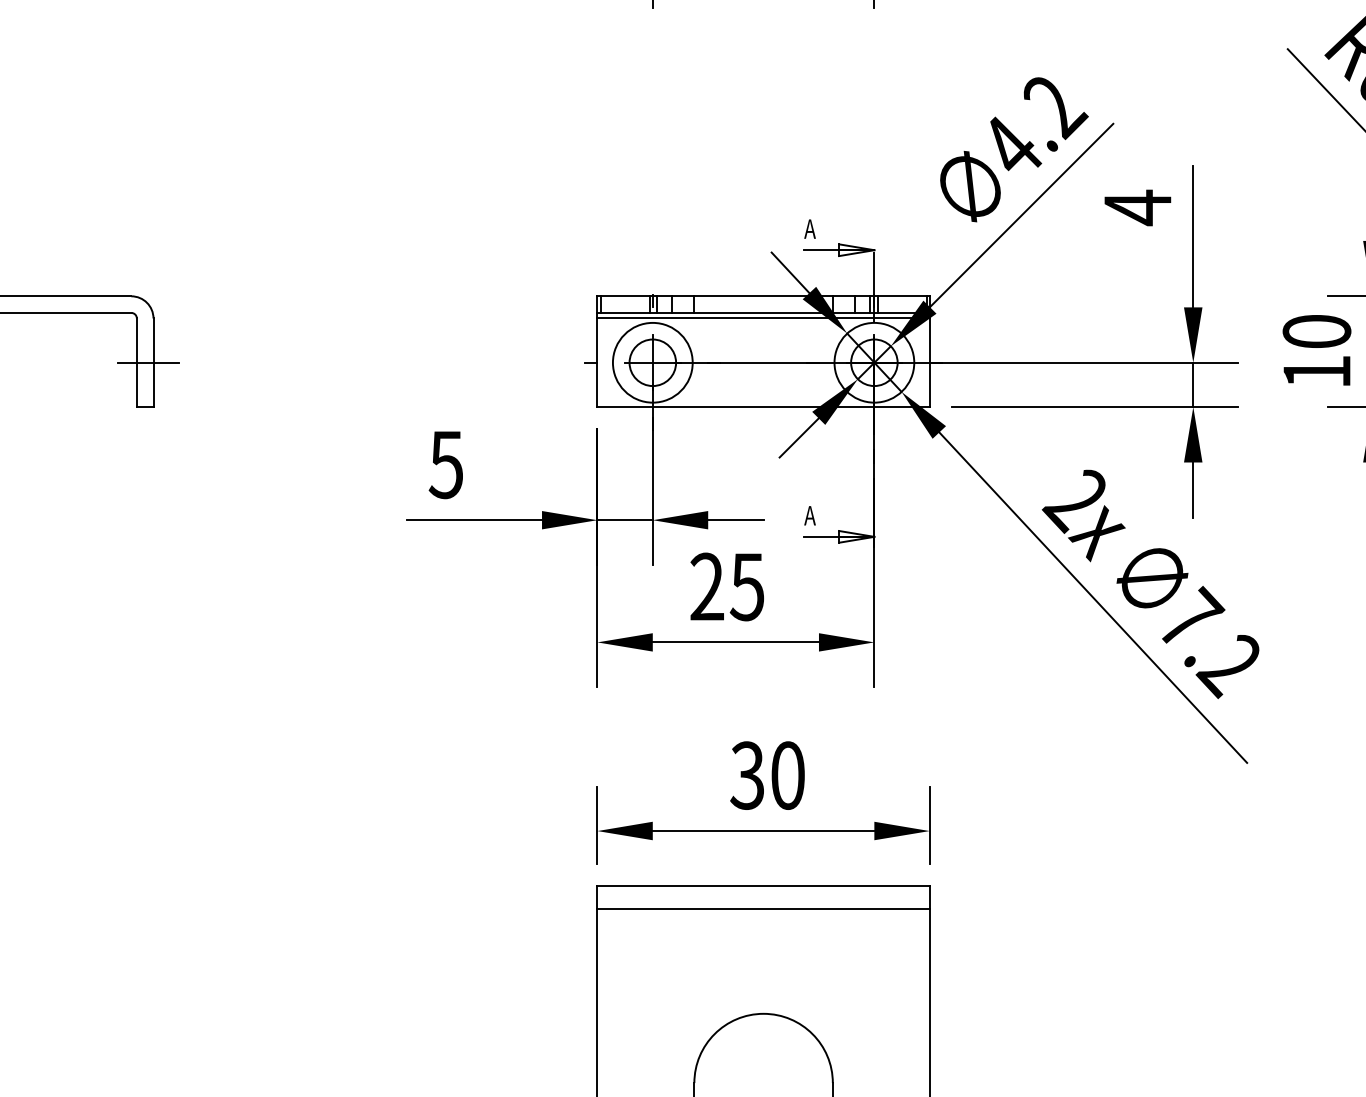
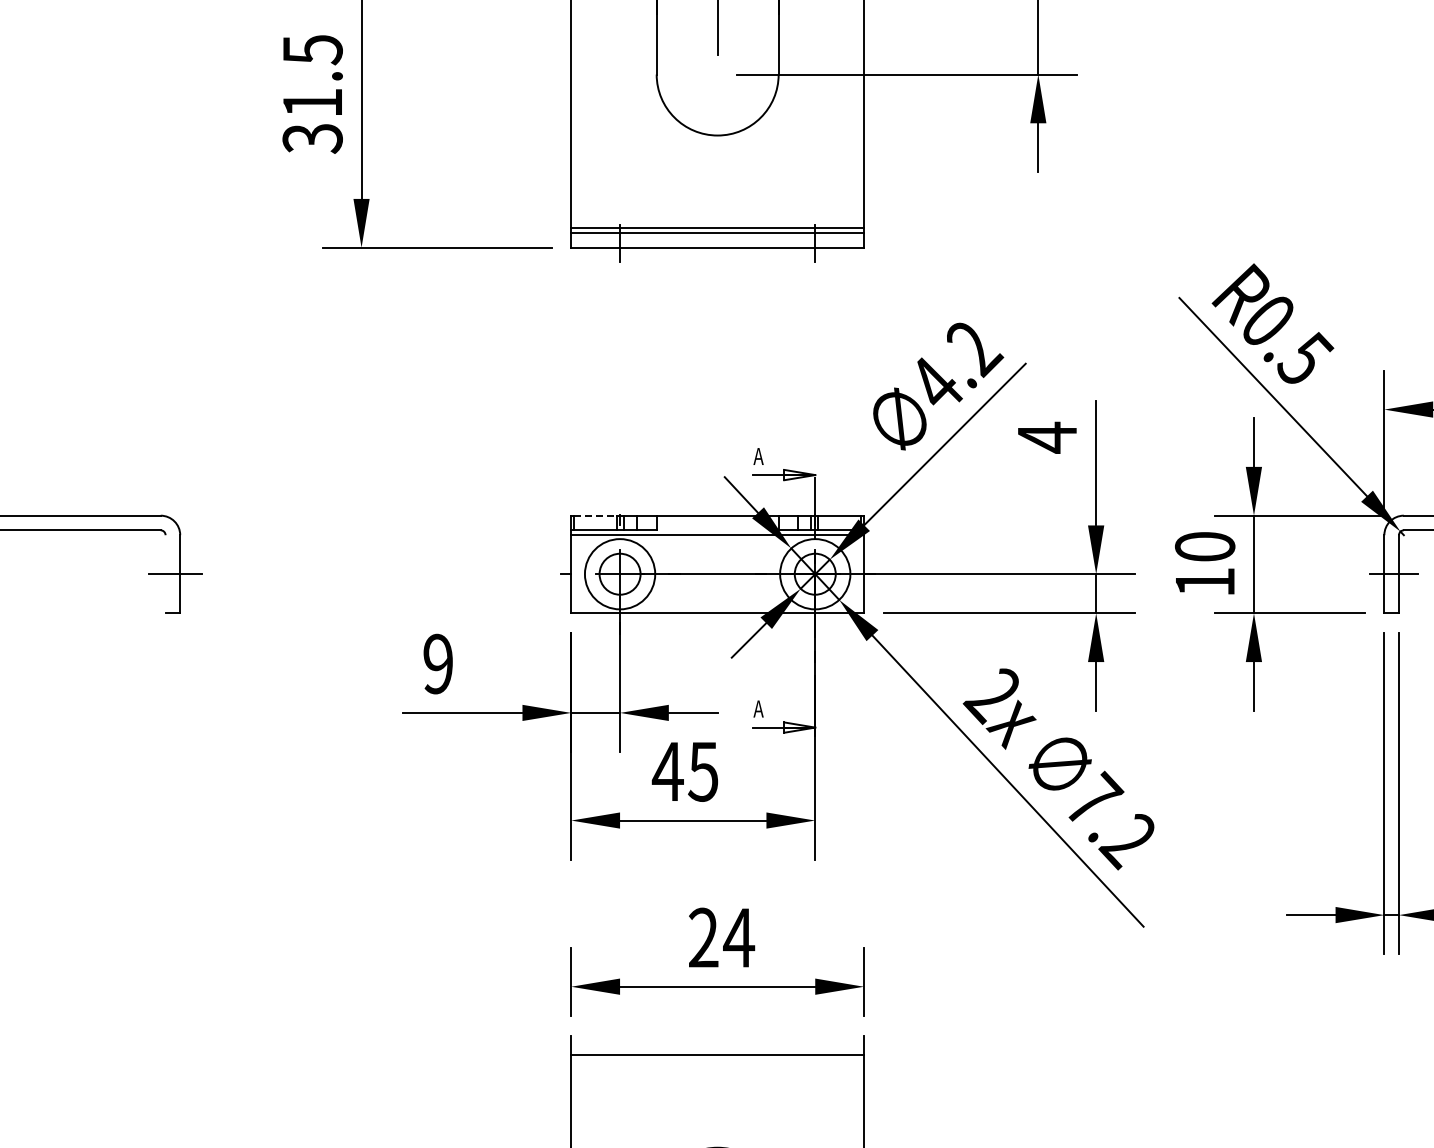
line: (624, 296) -> (595, 515), solid -> dashed
line: (763, 313) -> (717, 530), removed
line: (136, 363) -> (165, 574), removed
text: (445, 464) -> (437, 663), 5 -> 9
text: (706, 585) -> (667, 770), 25 -> 45
text: (767, 775) -> (721, 937), 30 -> 24
line: (763, 886) -> (717, 1035), removed

